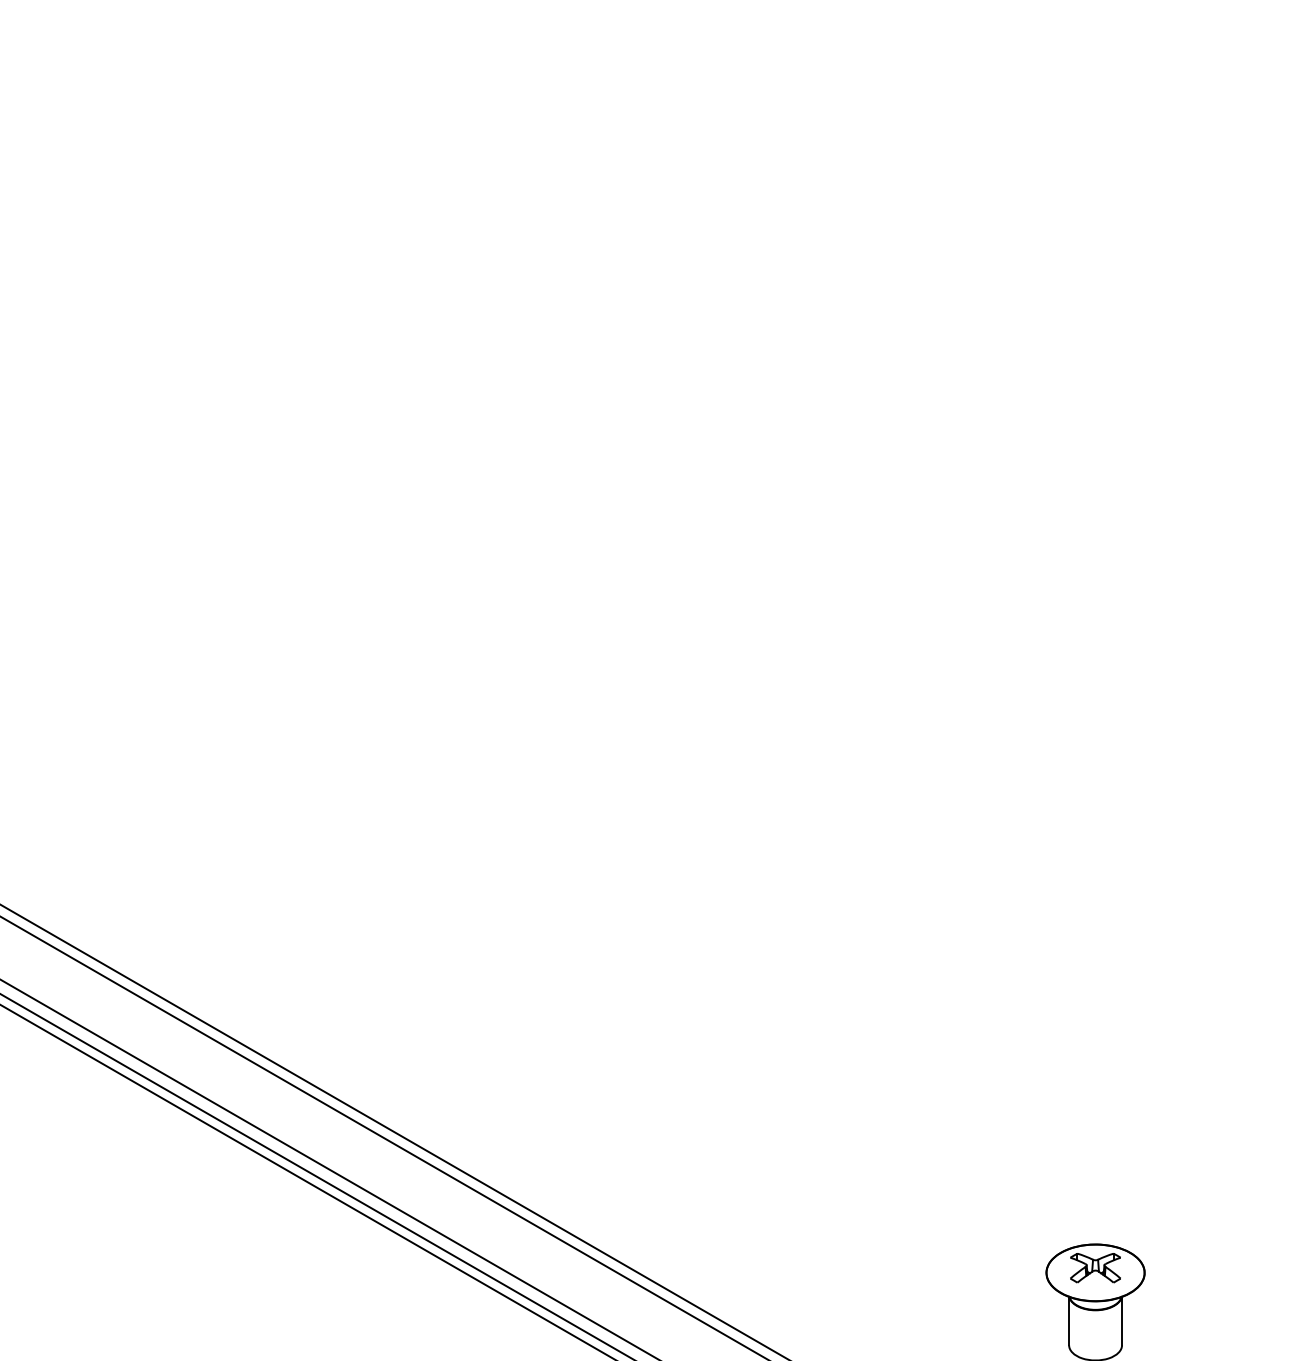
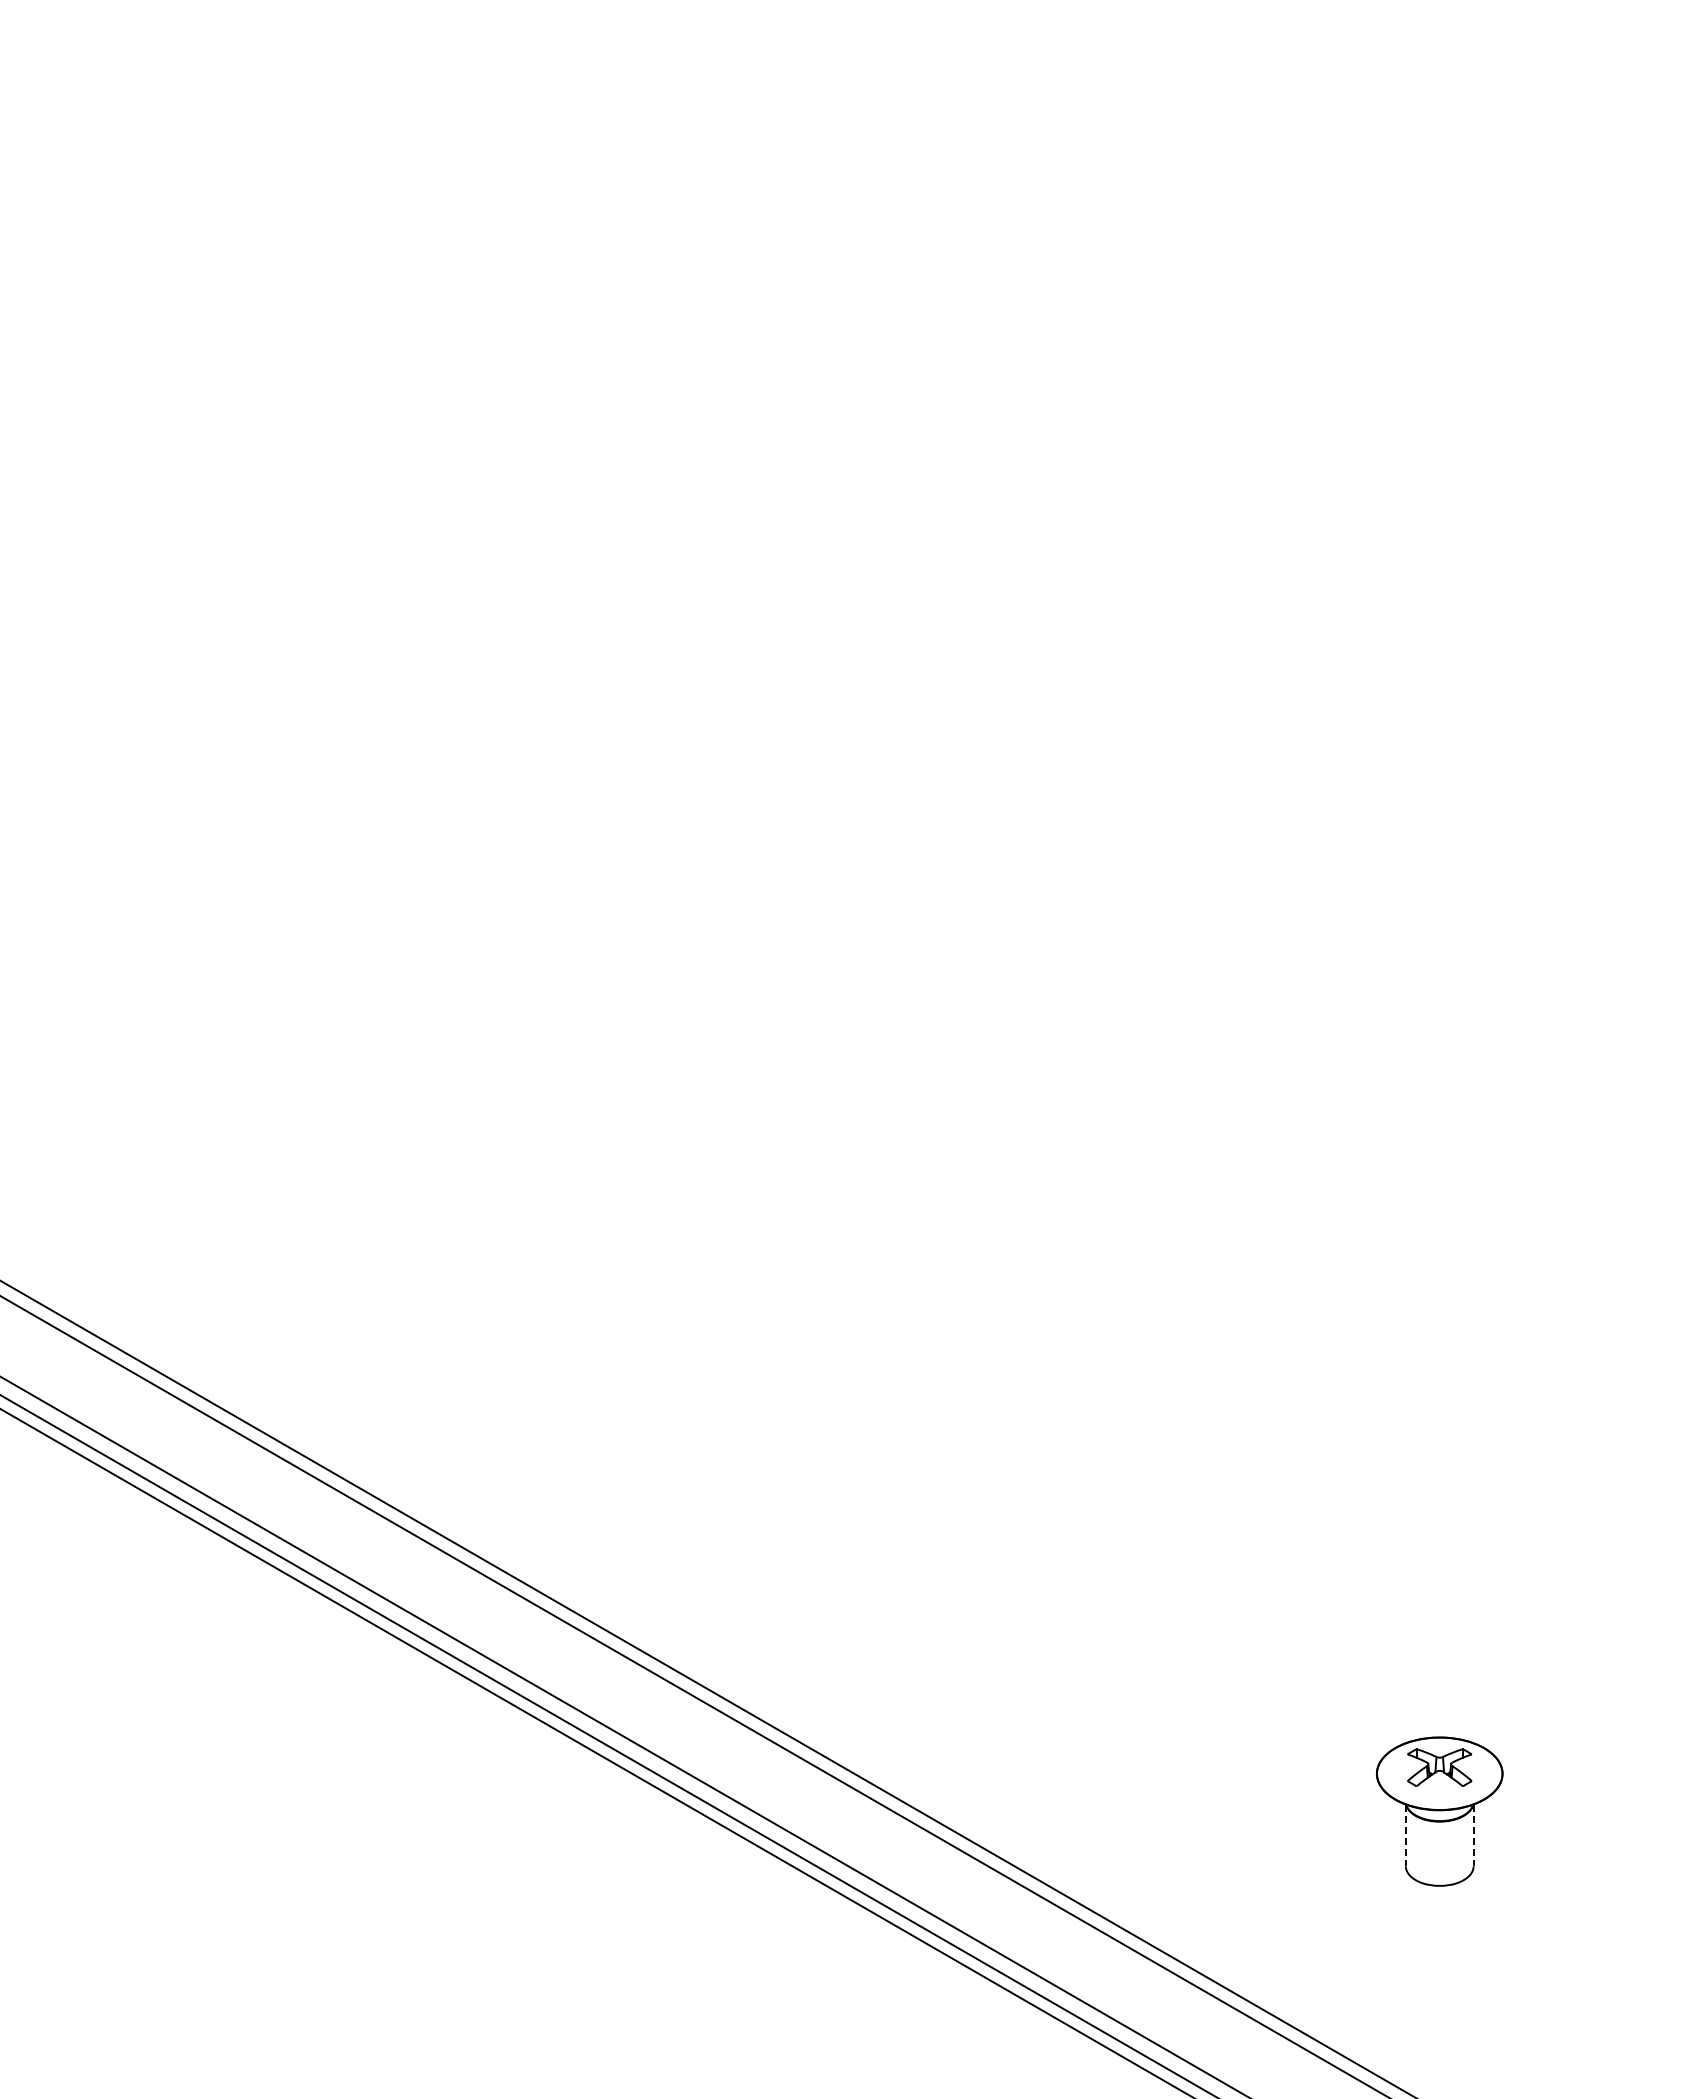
line: (1068, 1321) -> (1405, 1835), solid -> dashed
line: (1121, 1321) -> (1473, 1835), solid -> dashed

